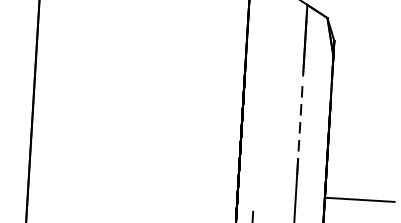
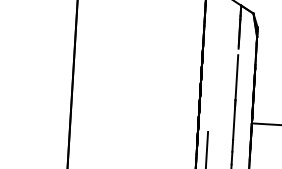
line: (299, 122) -> (236, 77), dashed -> solid

